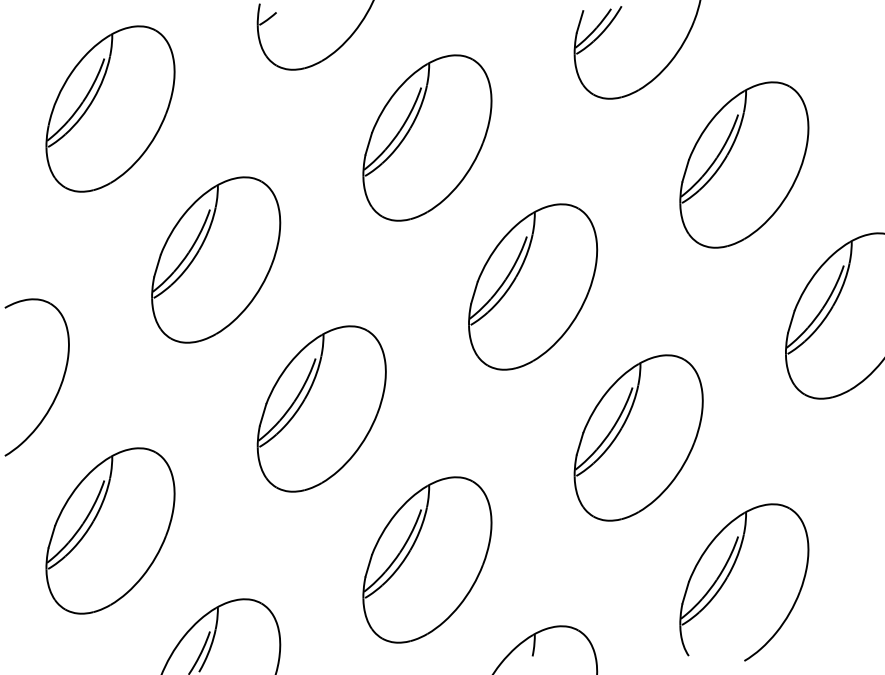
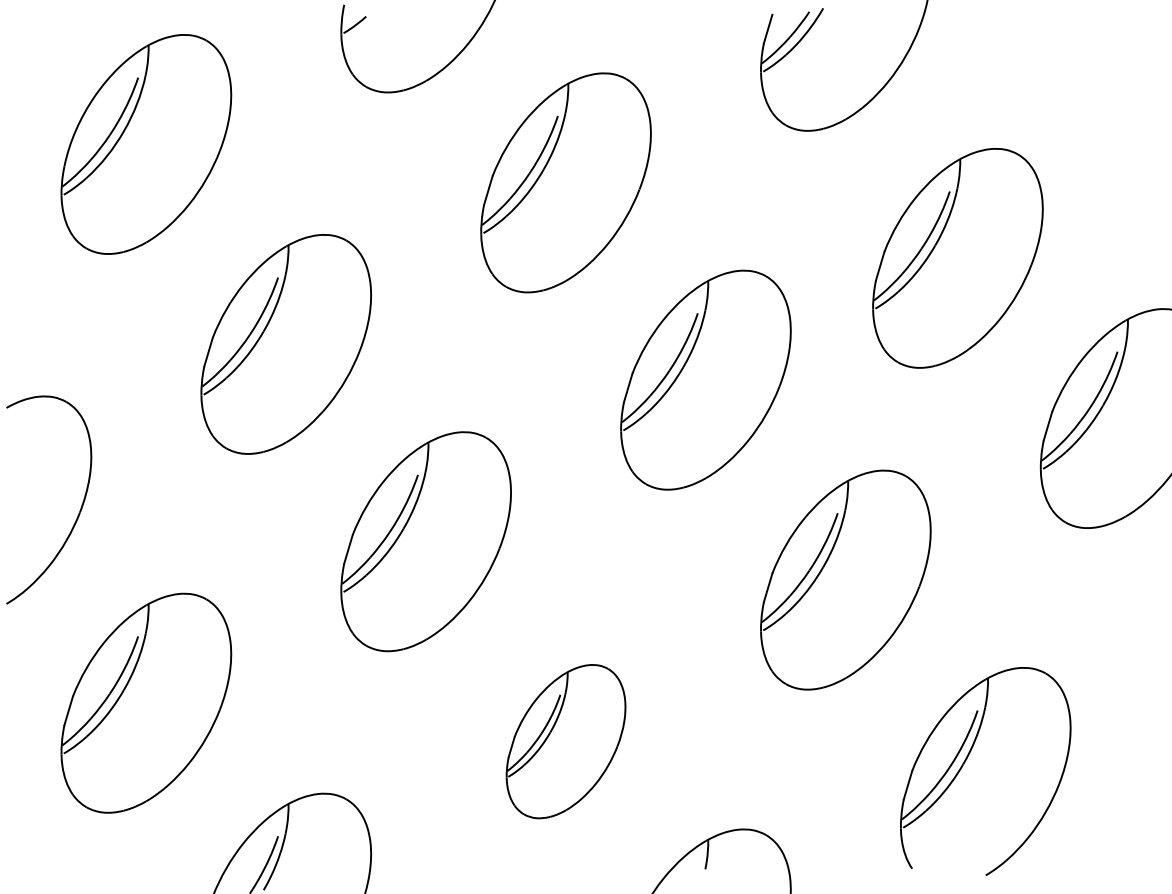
part: (744, 164) -> (958, 257), moved
part: (427, 559) -> (566, 740), size x0.7

